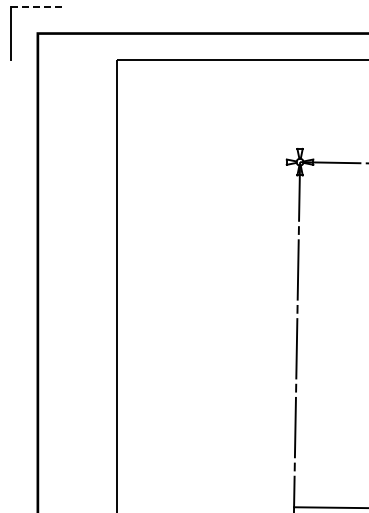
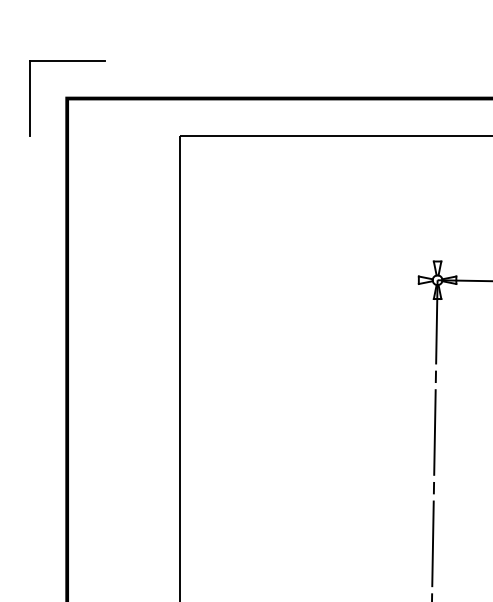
line: (37, 7) -> (66, 61), dashed -> solid

